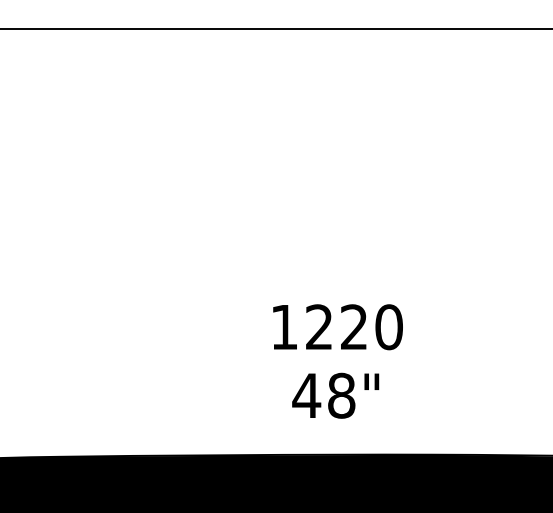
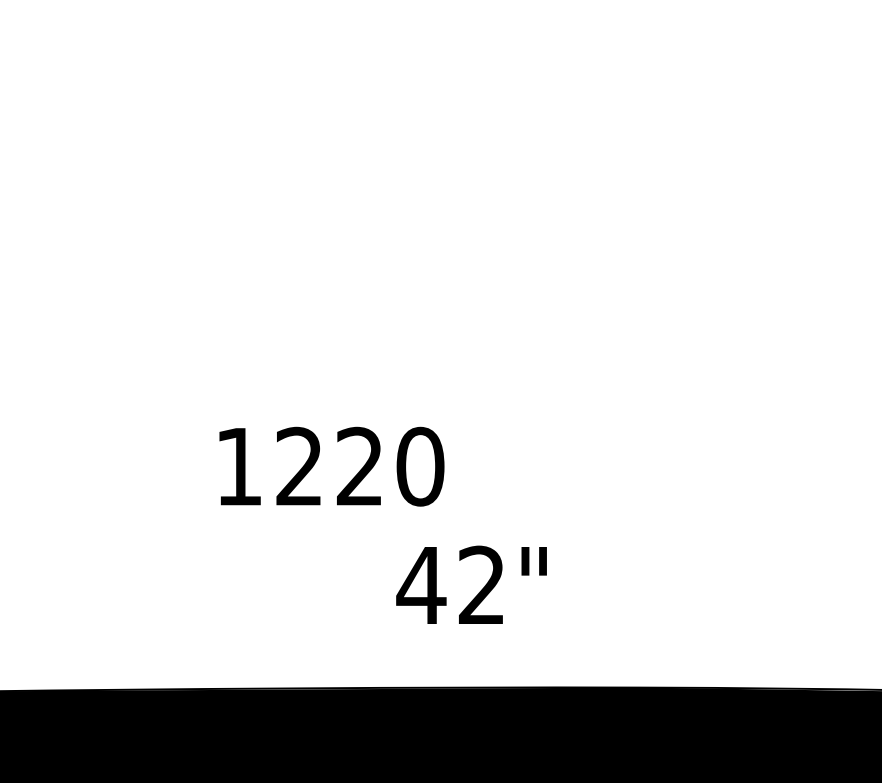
text: (337, 327) -> (330, 467), moved
text: (341, 395) -> (481, 584), 48" -> 42"

